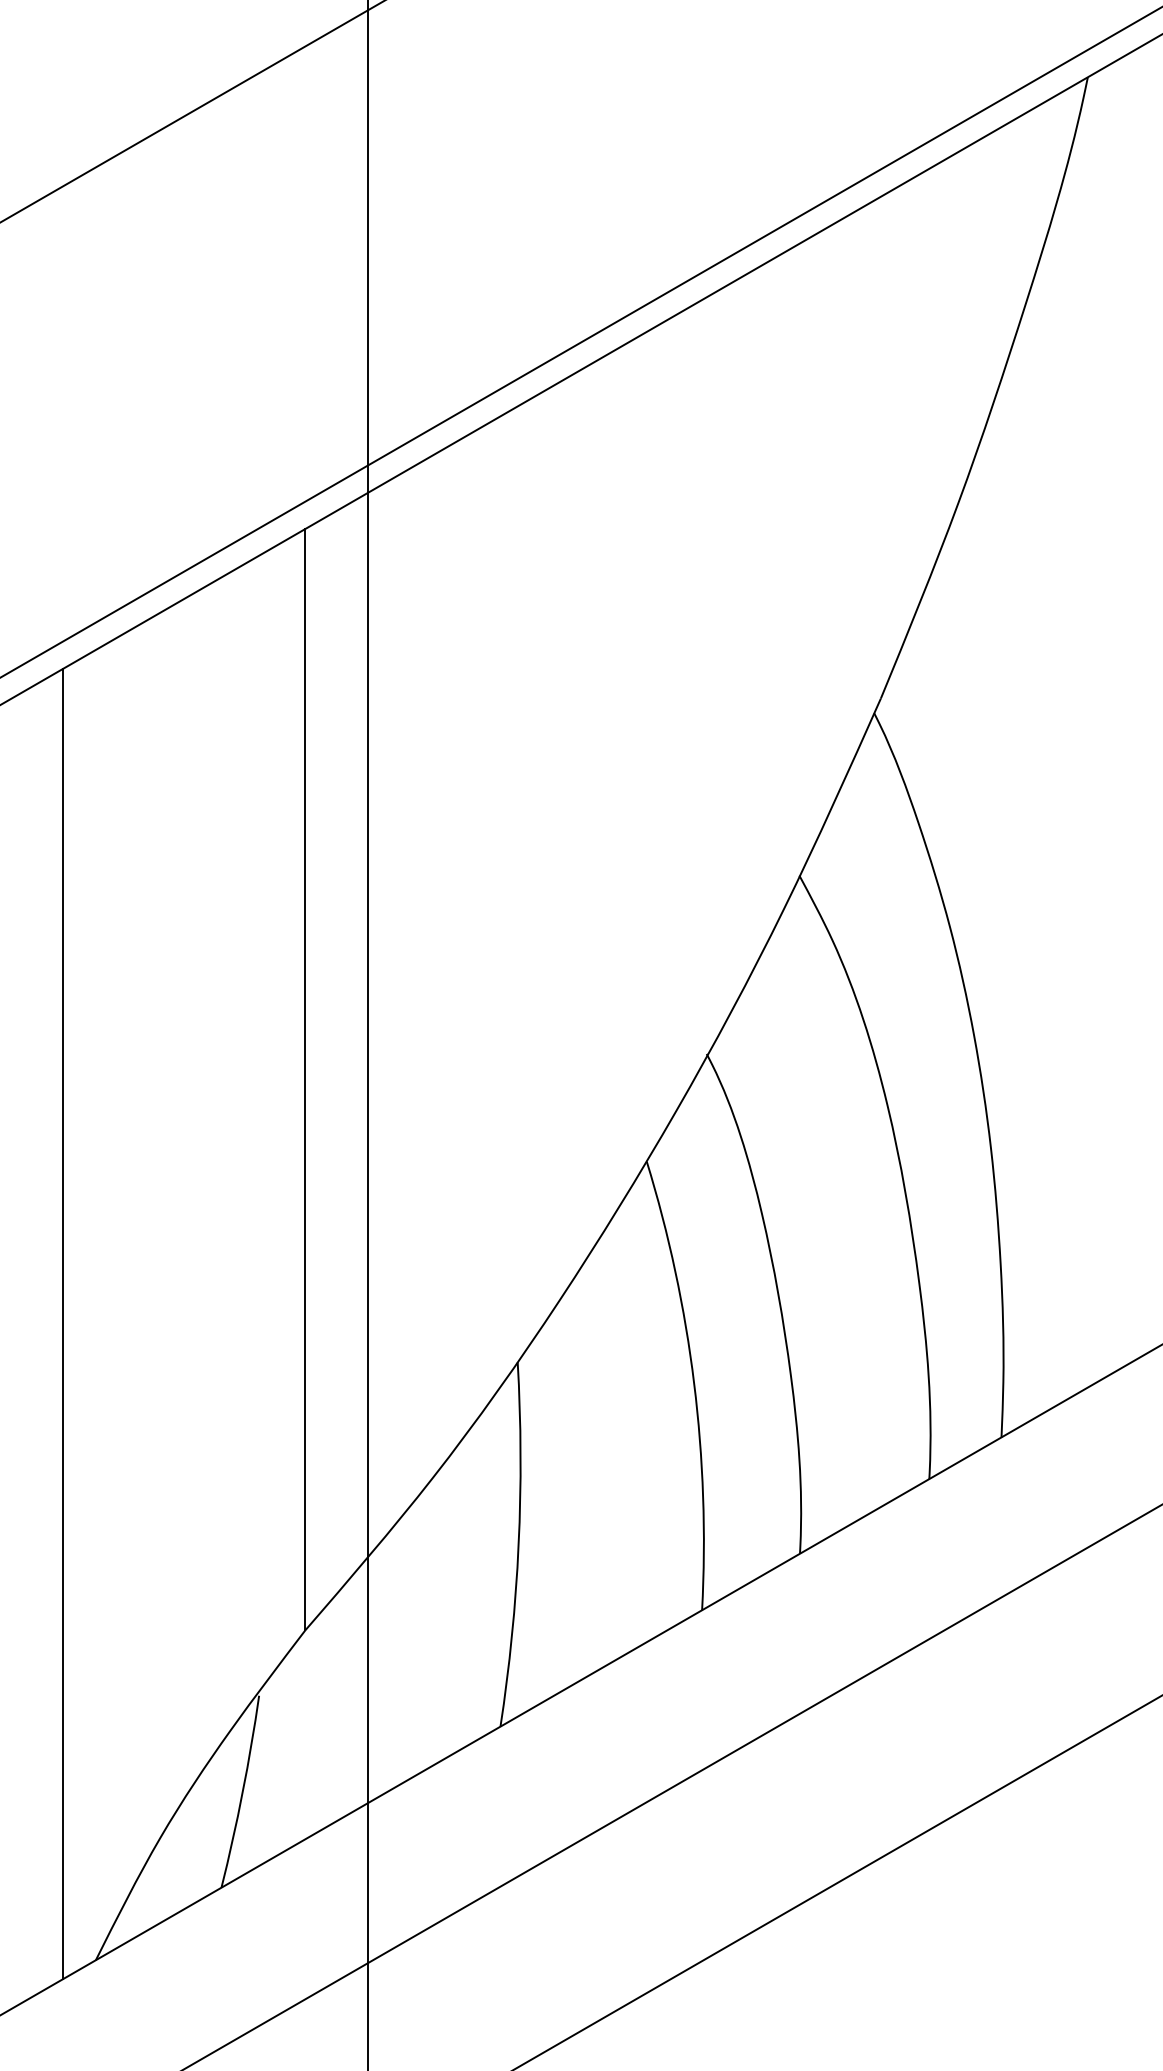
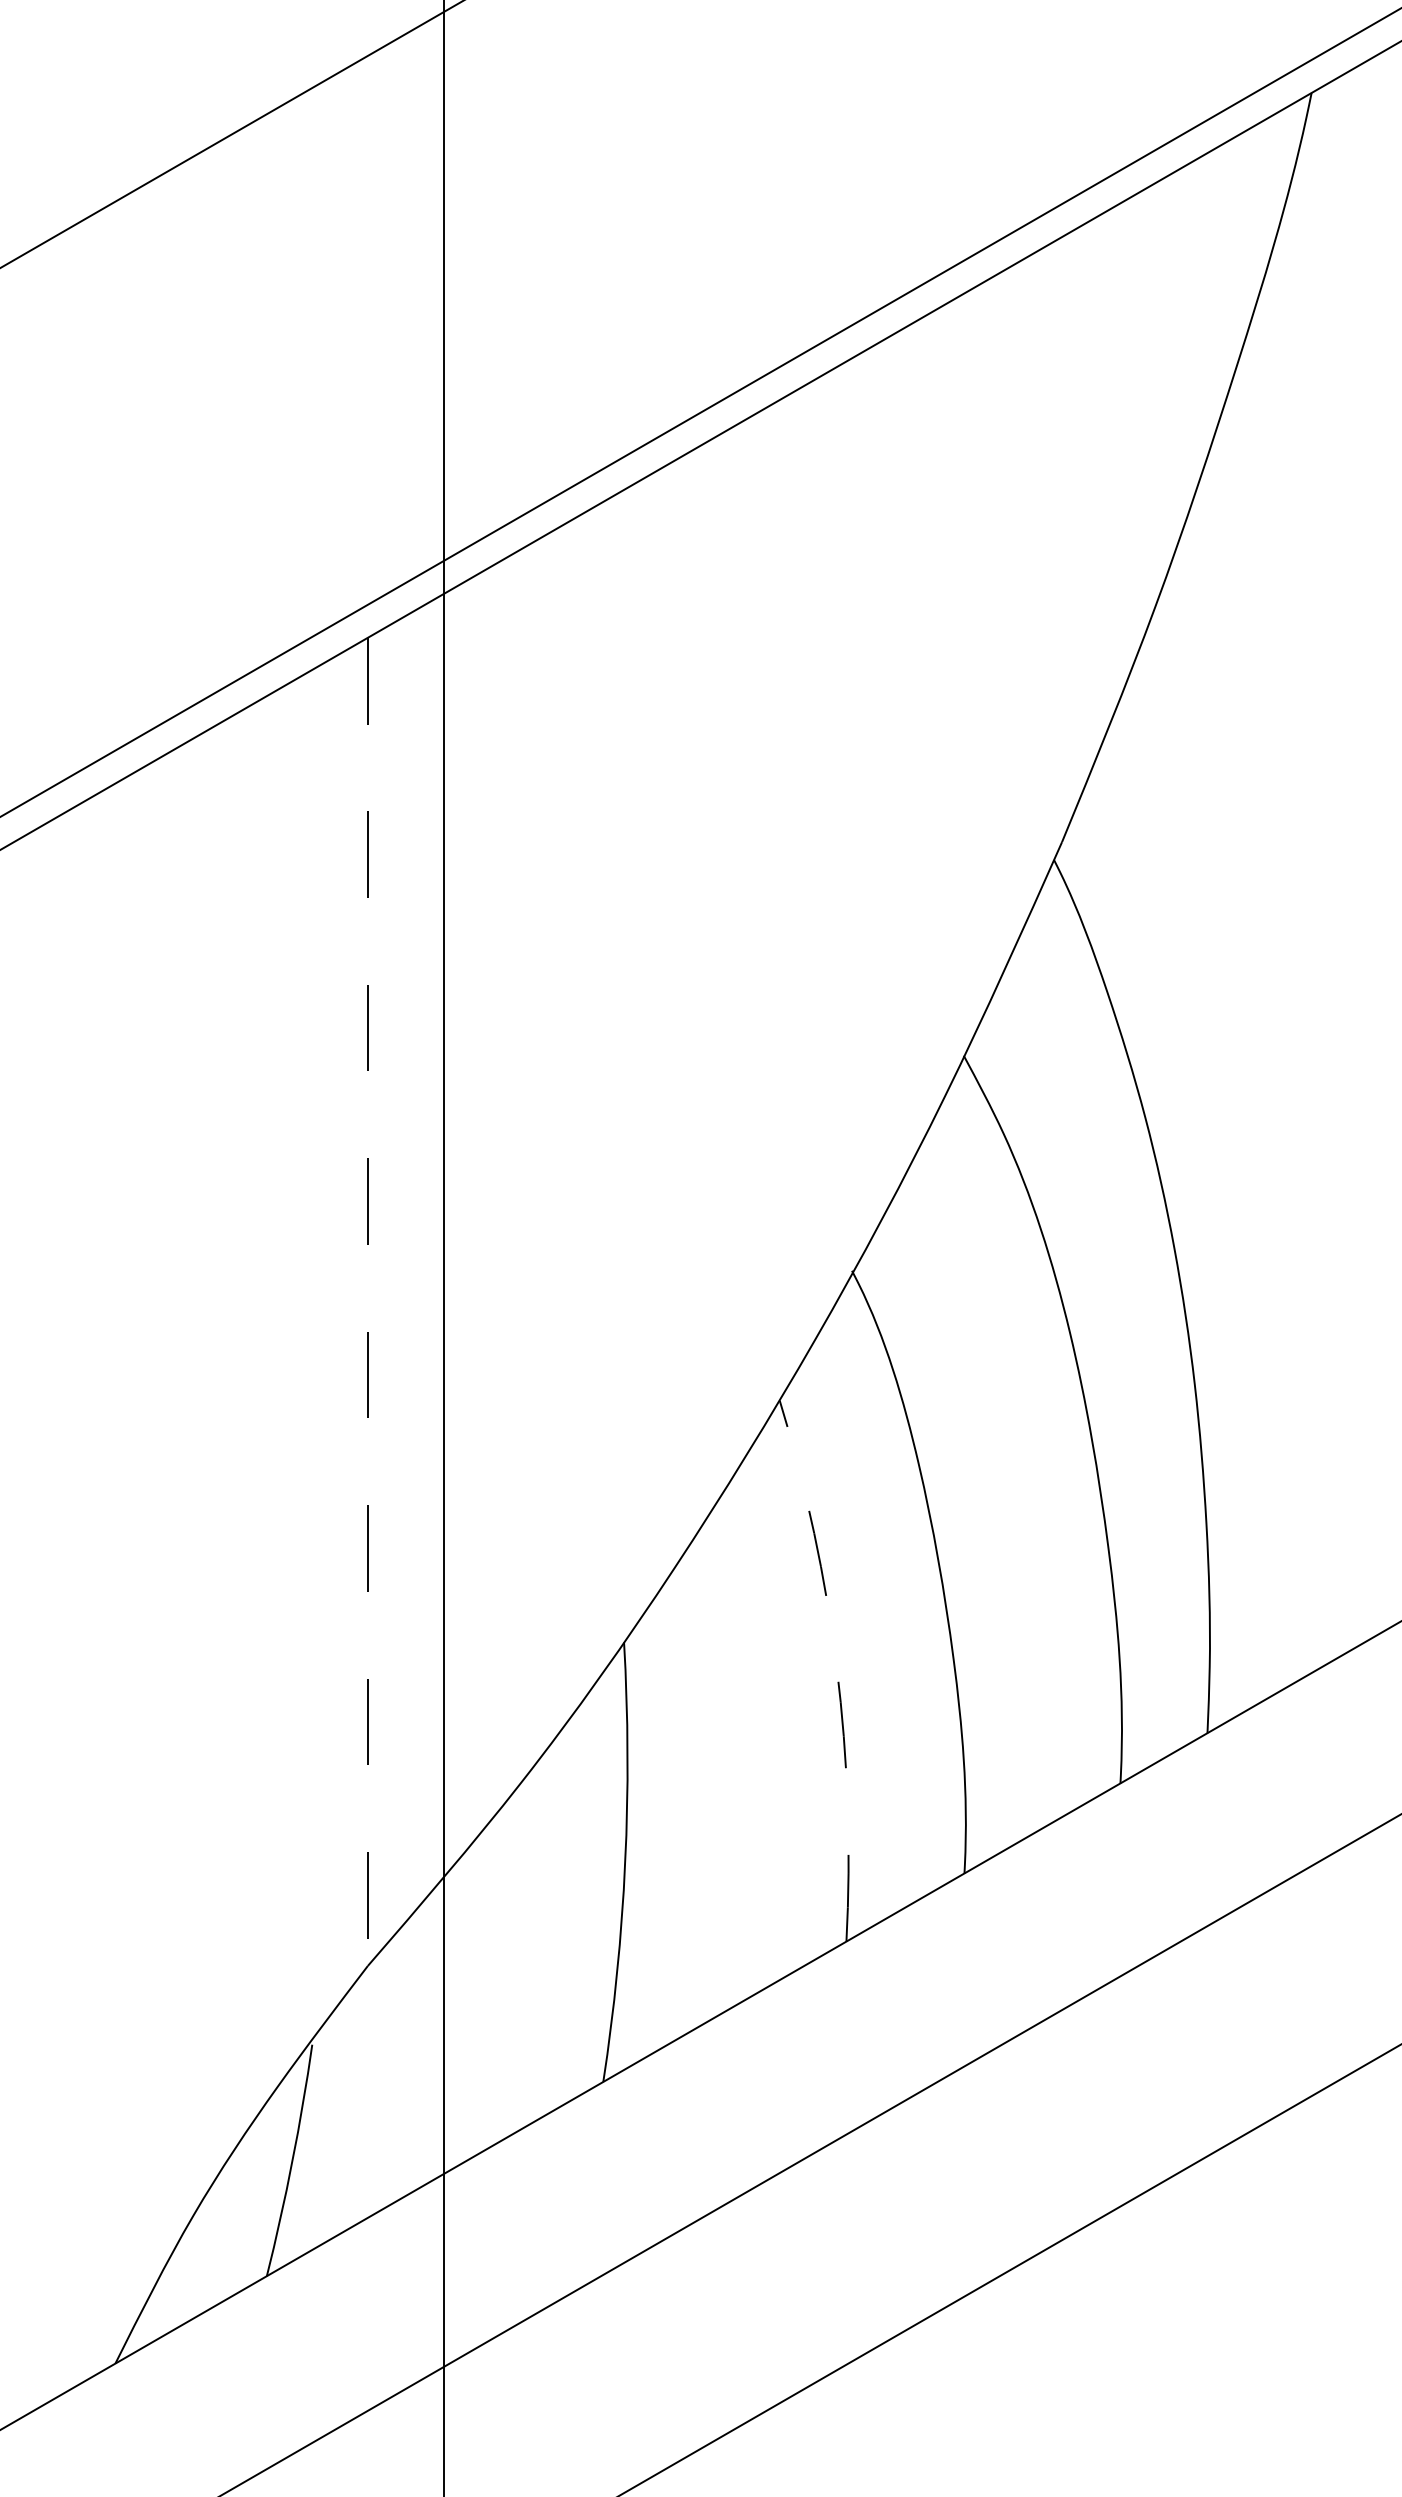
line: (305, 1079) -> (368, 1301), solid -> dashed
line: (62, 1323) -> (75, 1595), removed
arc: (694, 1383) -> (837, 1668), solid -> dashed

